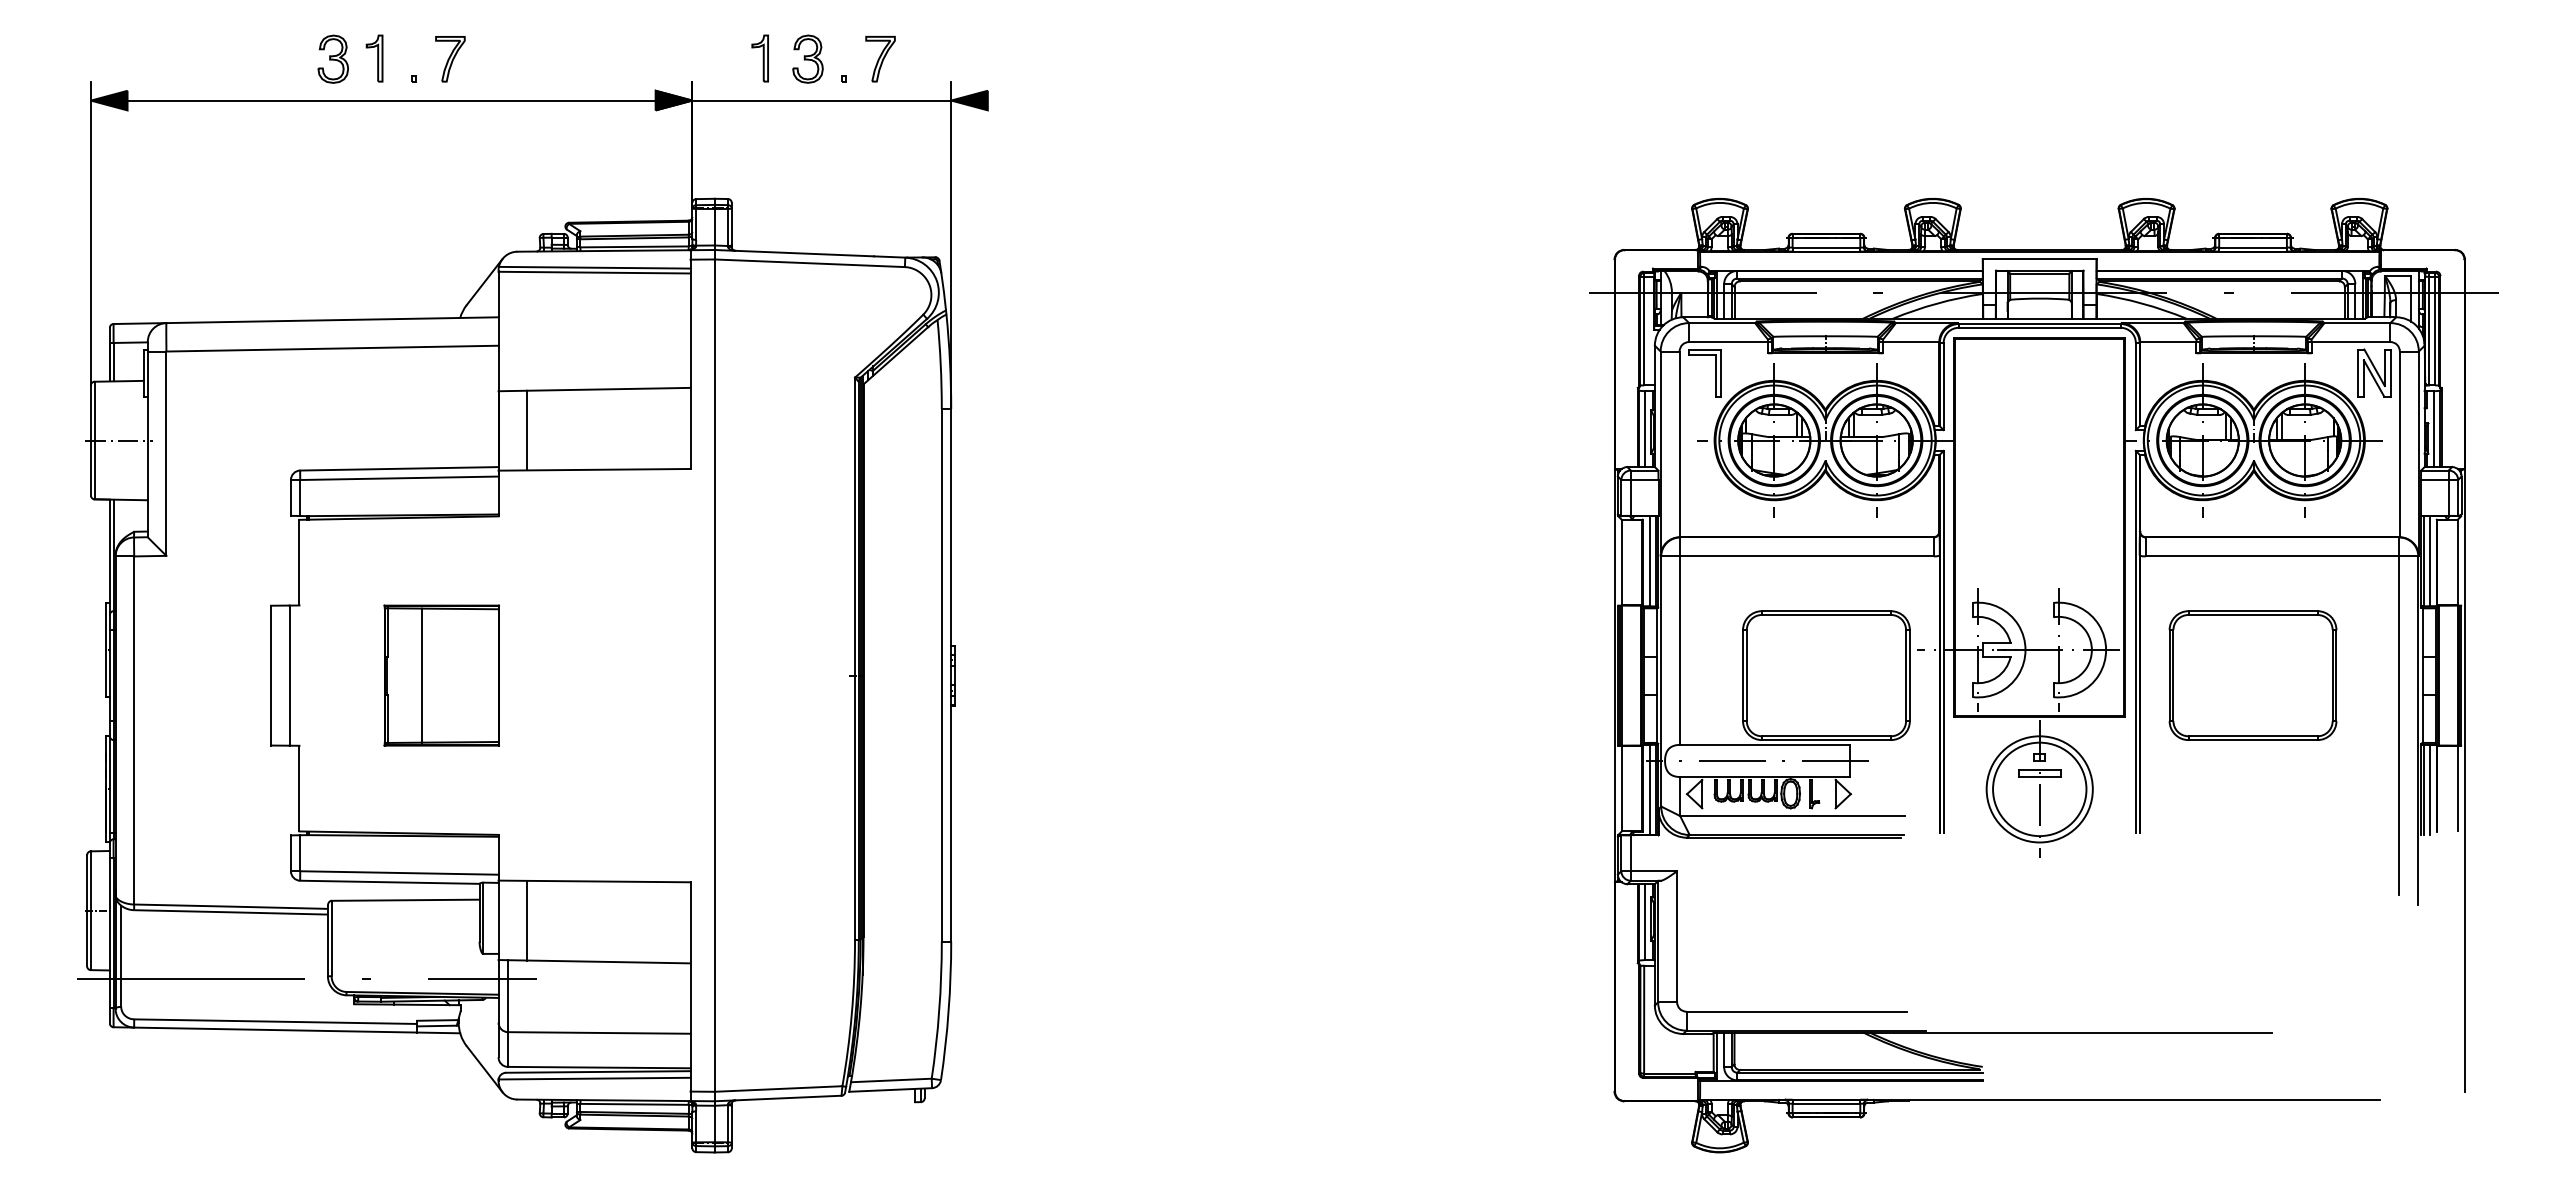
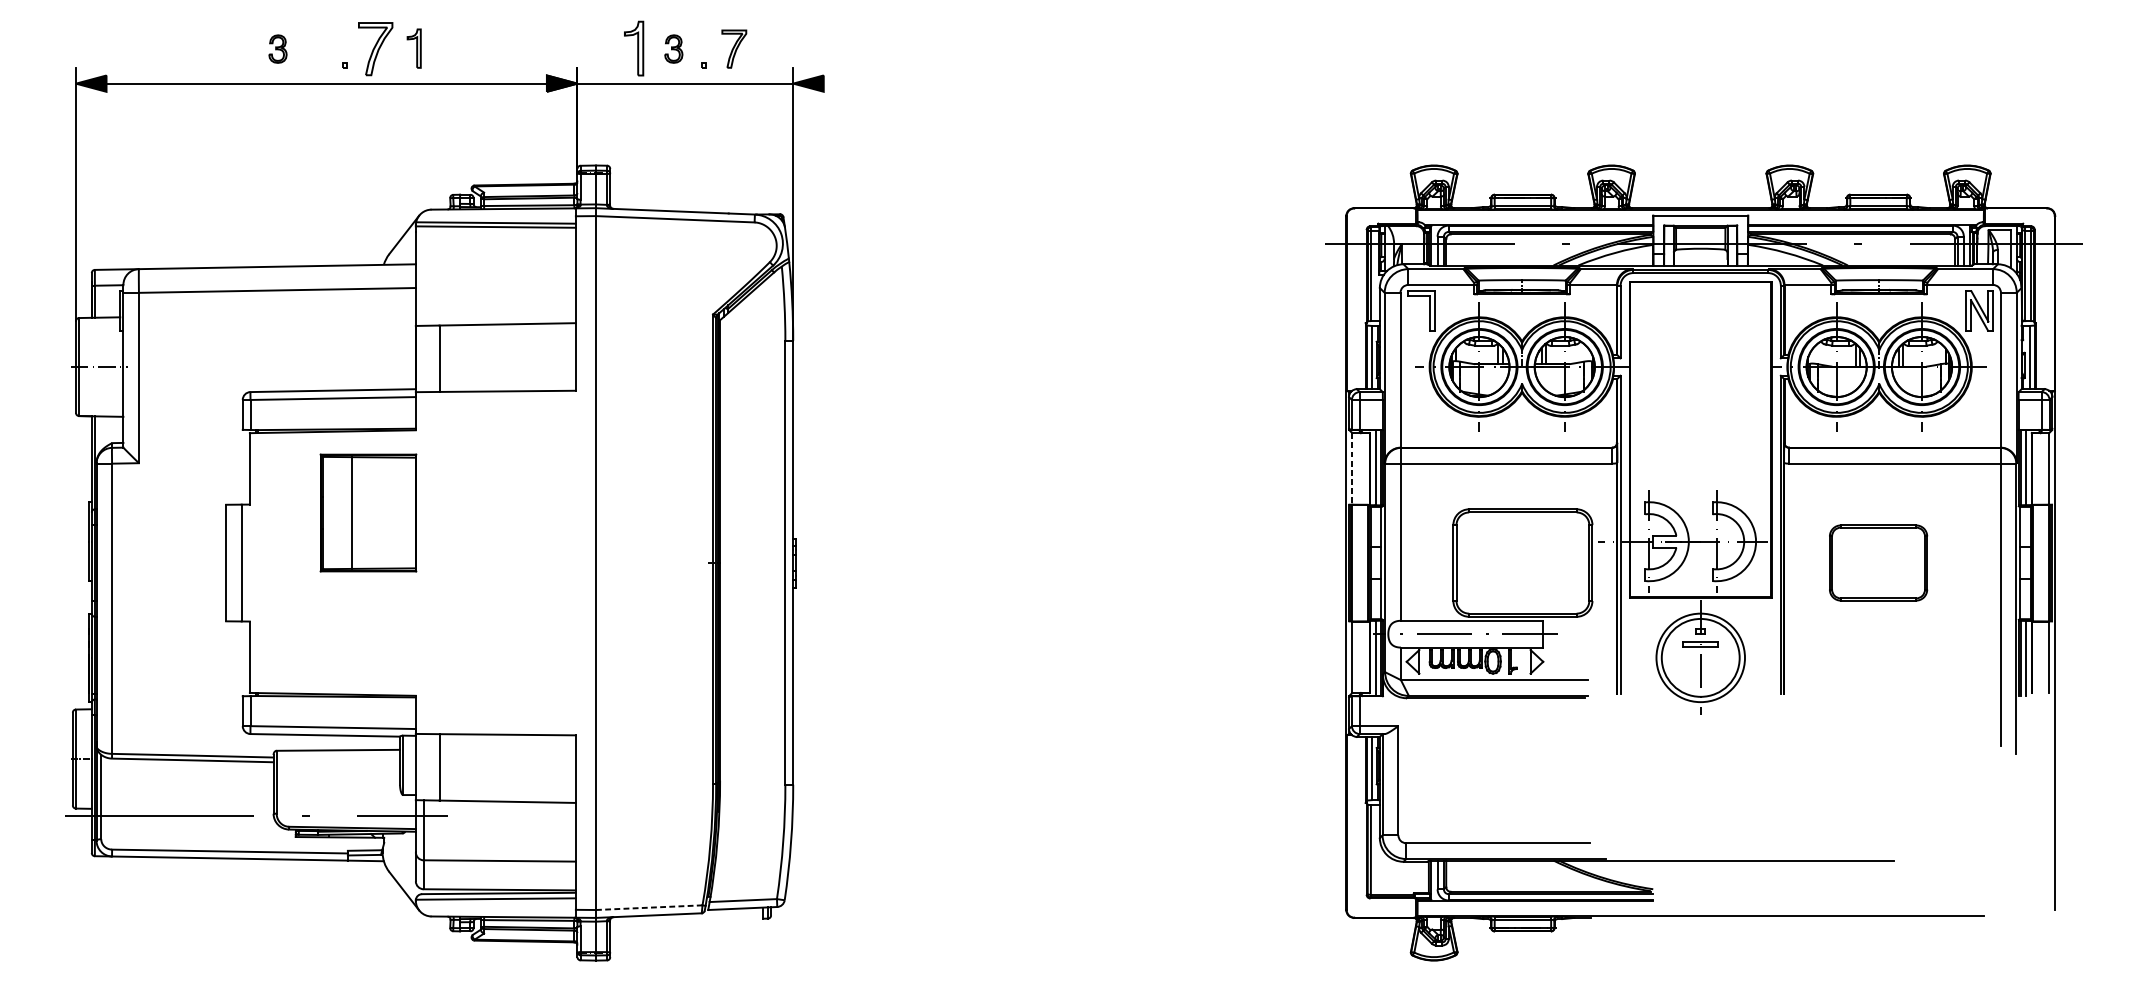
part: (332, 58) -> (277, 48), size x0.7
part: (374, 58) -> (414, 48), moved
part: (759, 58) -> (633, 48), size x1.4
part: (807, 58) -> (673, 48), size x0.7
part: (450, 59) -> (375, 49), size x1.4
line: (1621, 562) -> (1352, 468), solid -> dashed
part: (441, 675) -> (368, 512), moved
part: (2252, 675) -> (1878, 562), size x0.7
line: (778, 1089) -> (649, 908), solid -> dashed

